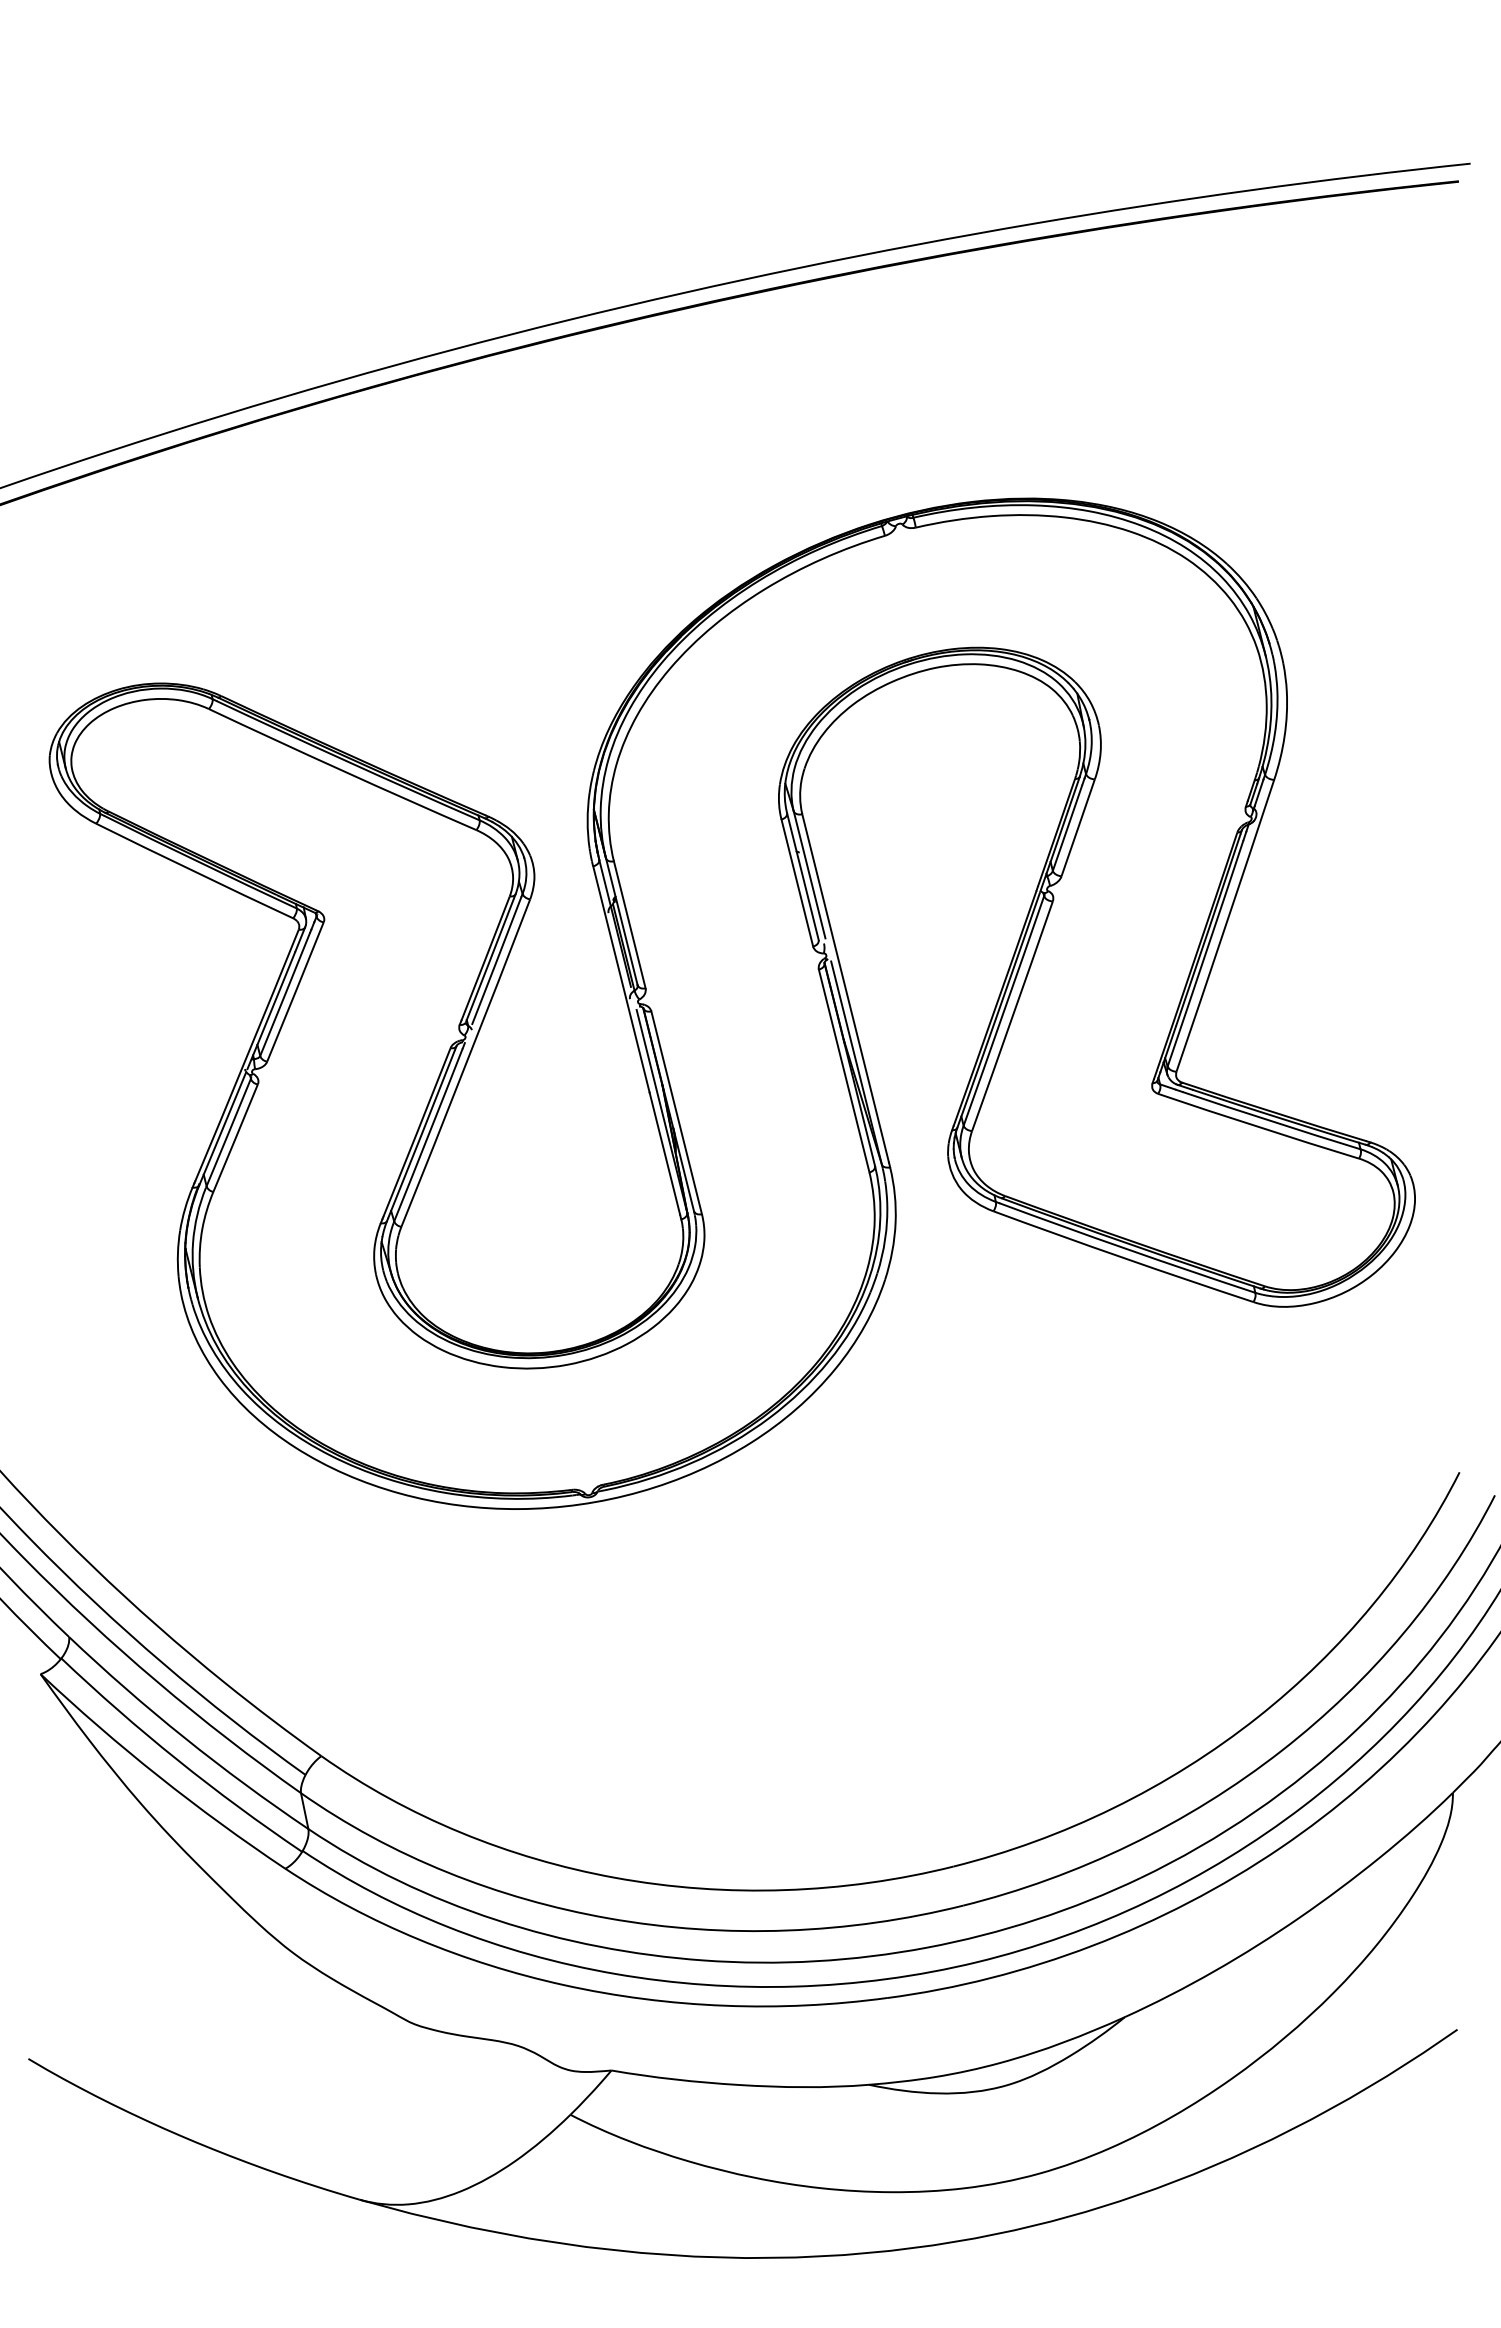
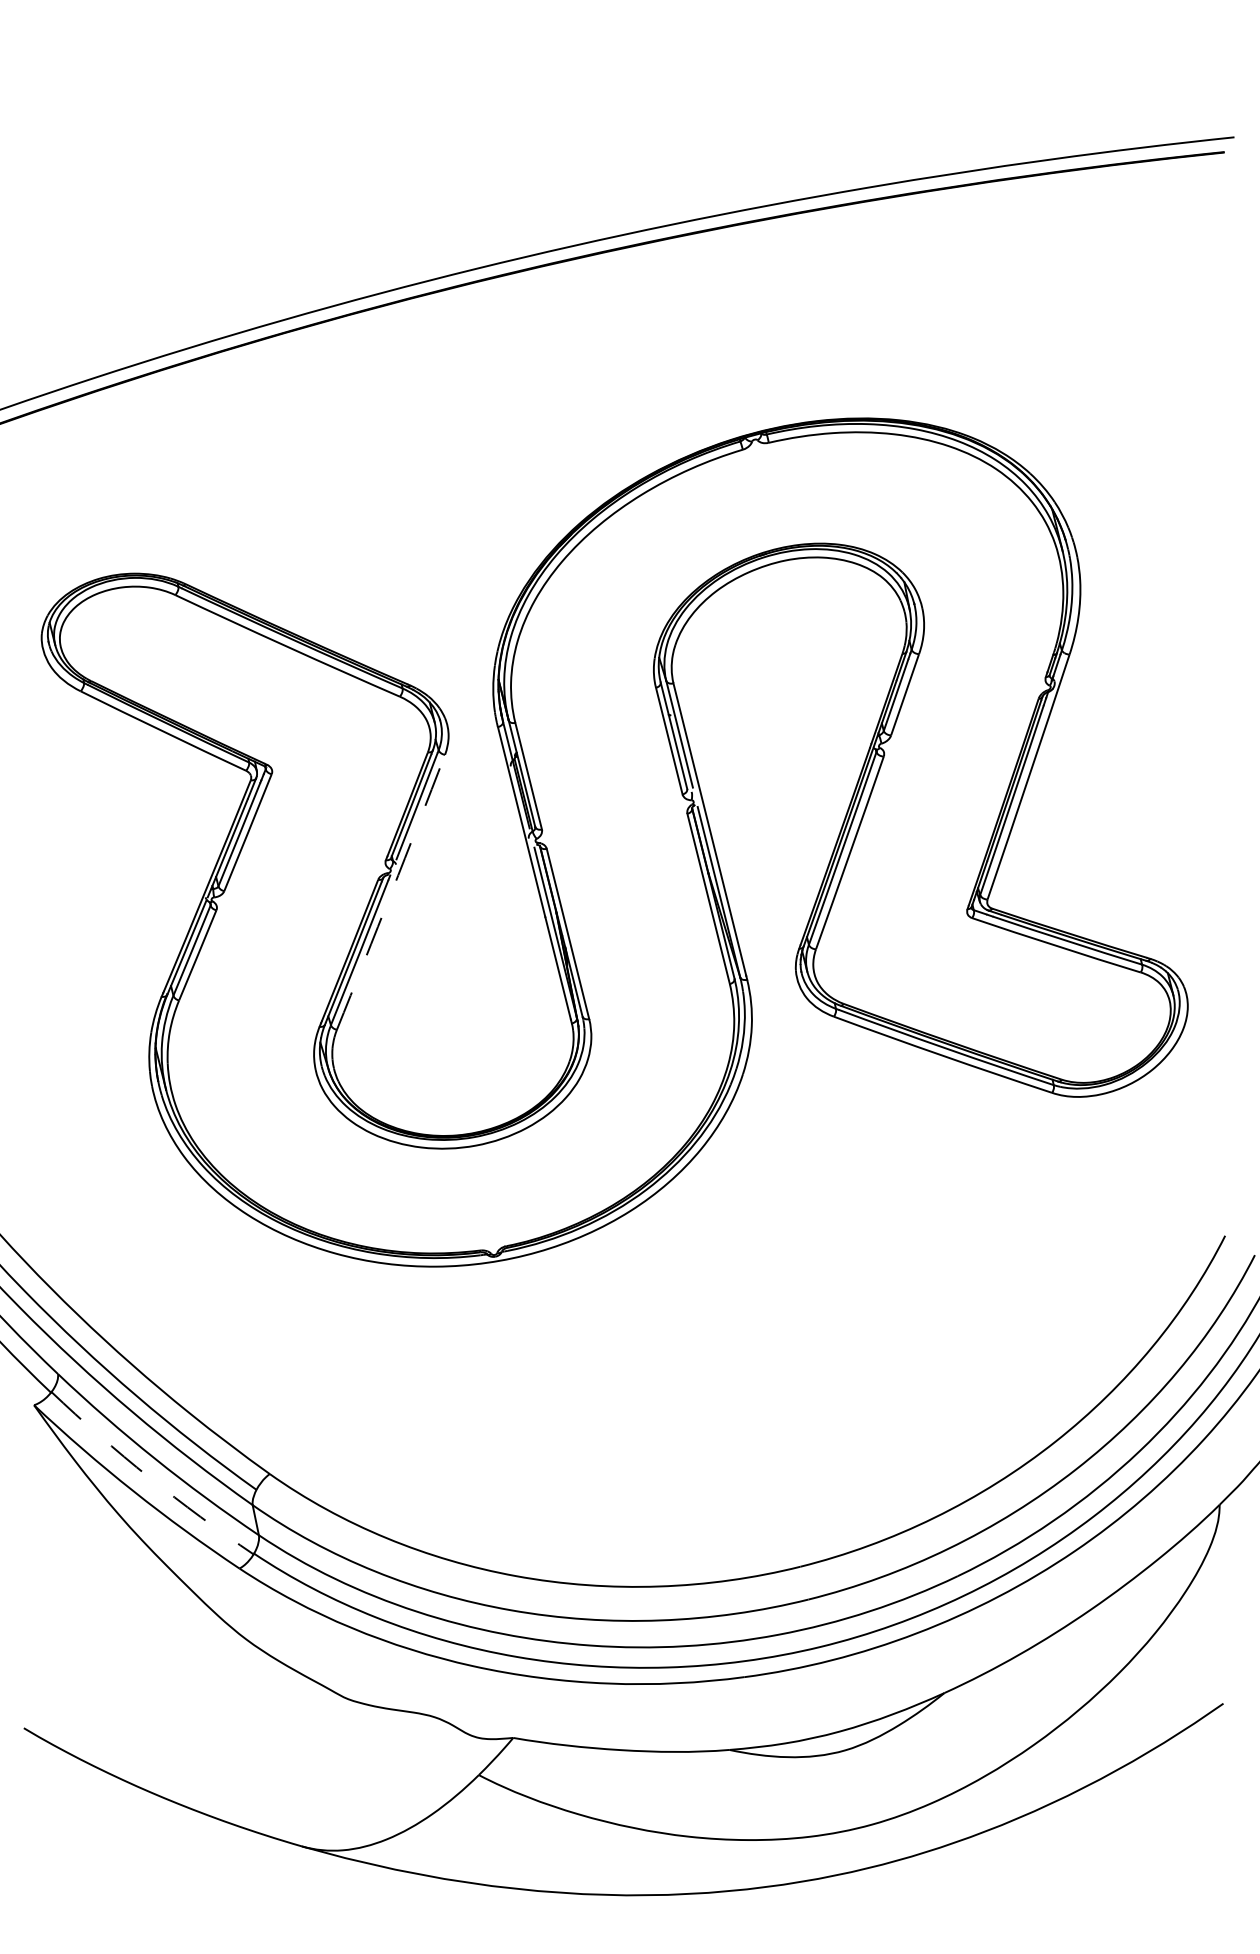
arc: (466, 1063) -> (391, 892), solid -> dashed
arc: (178, 1760) -> (149, 1477), solid -> dashed

